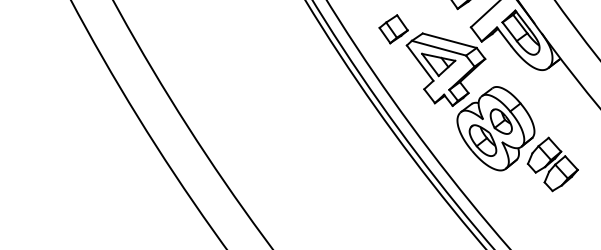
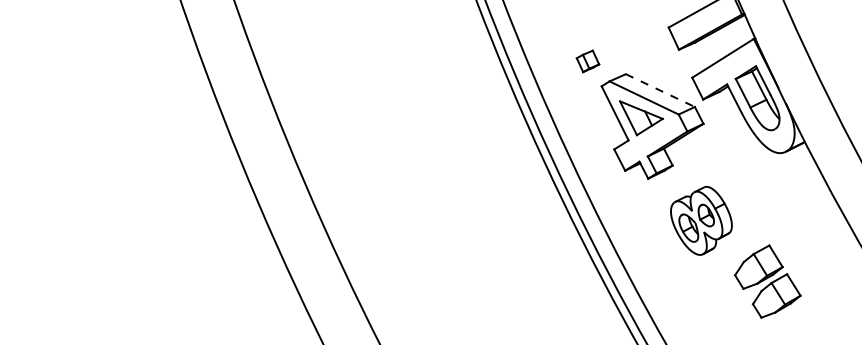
part: (393, 29) -> (587, 61), size x0.6
line: (449, 40) -> (660, 90), solid -> dashed
part: (496, 128) -> (701, 220), size x0.6

